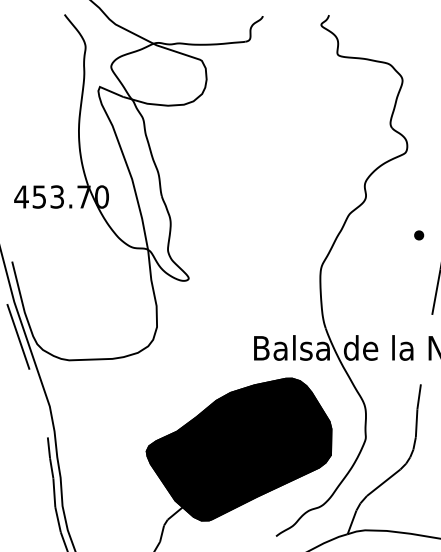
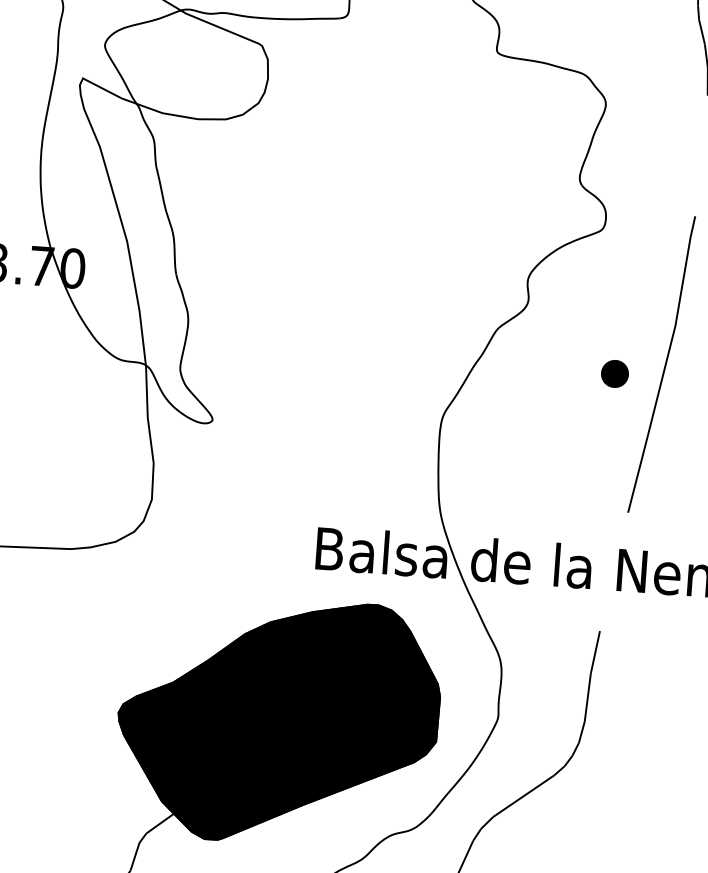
part: (419, 235) -> (615, 374), size x1.6

